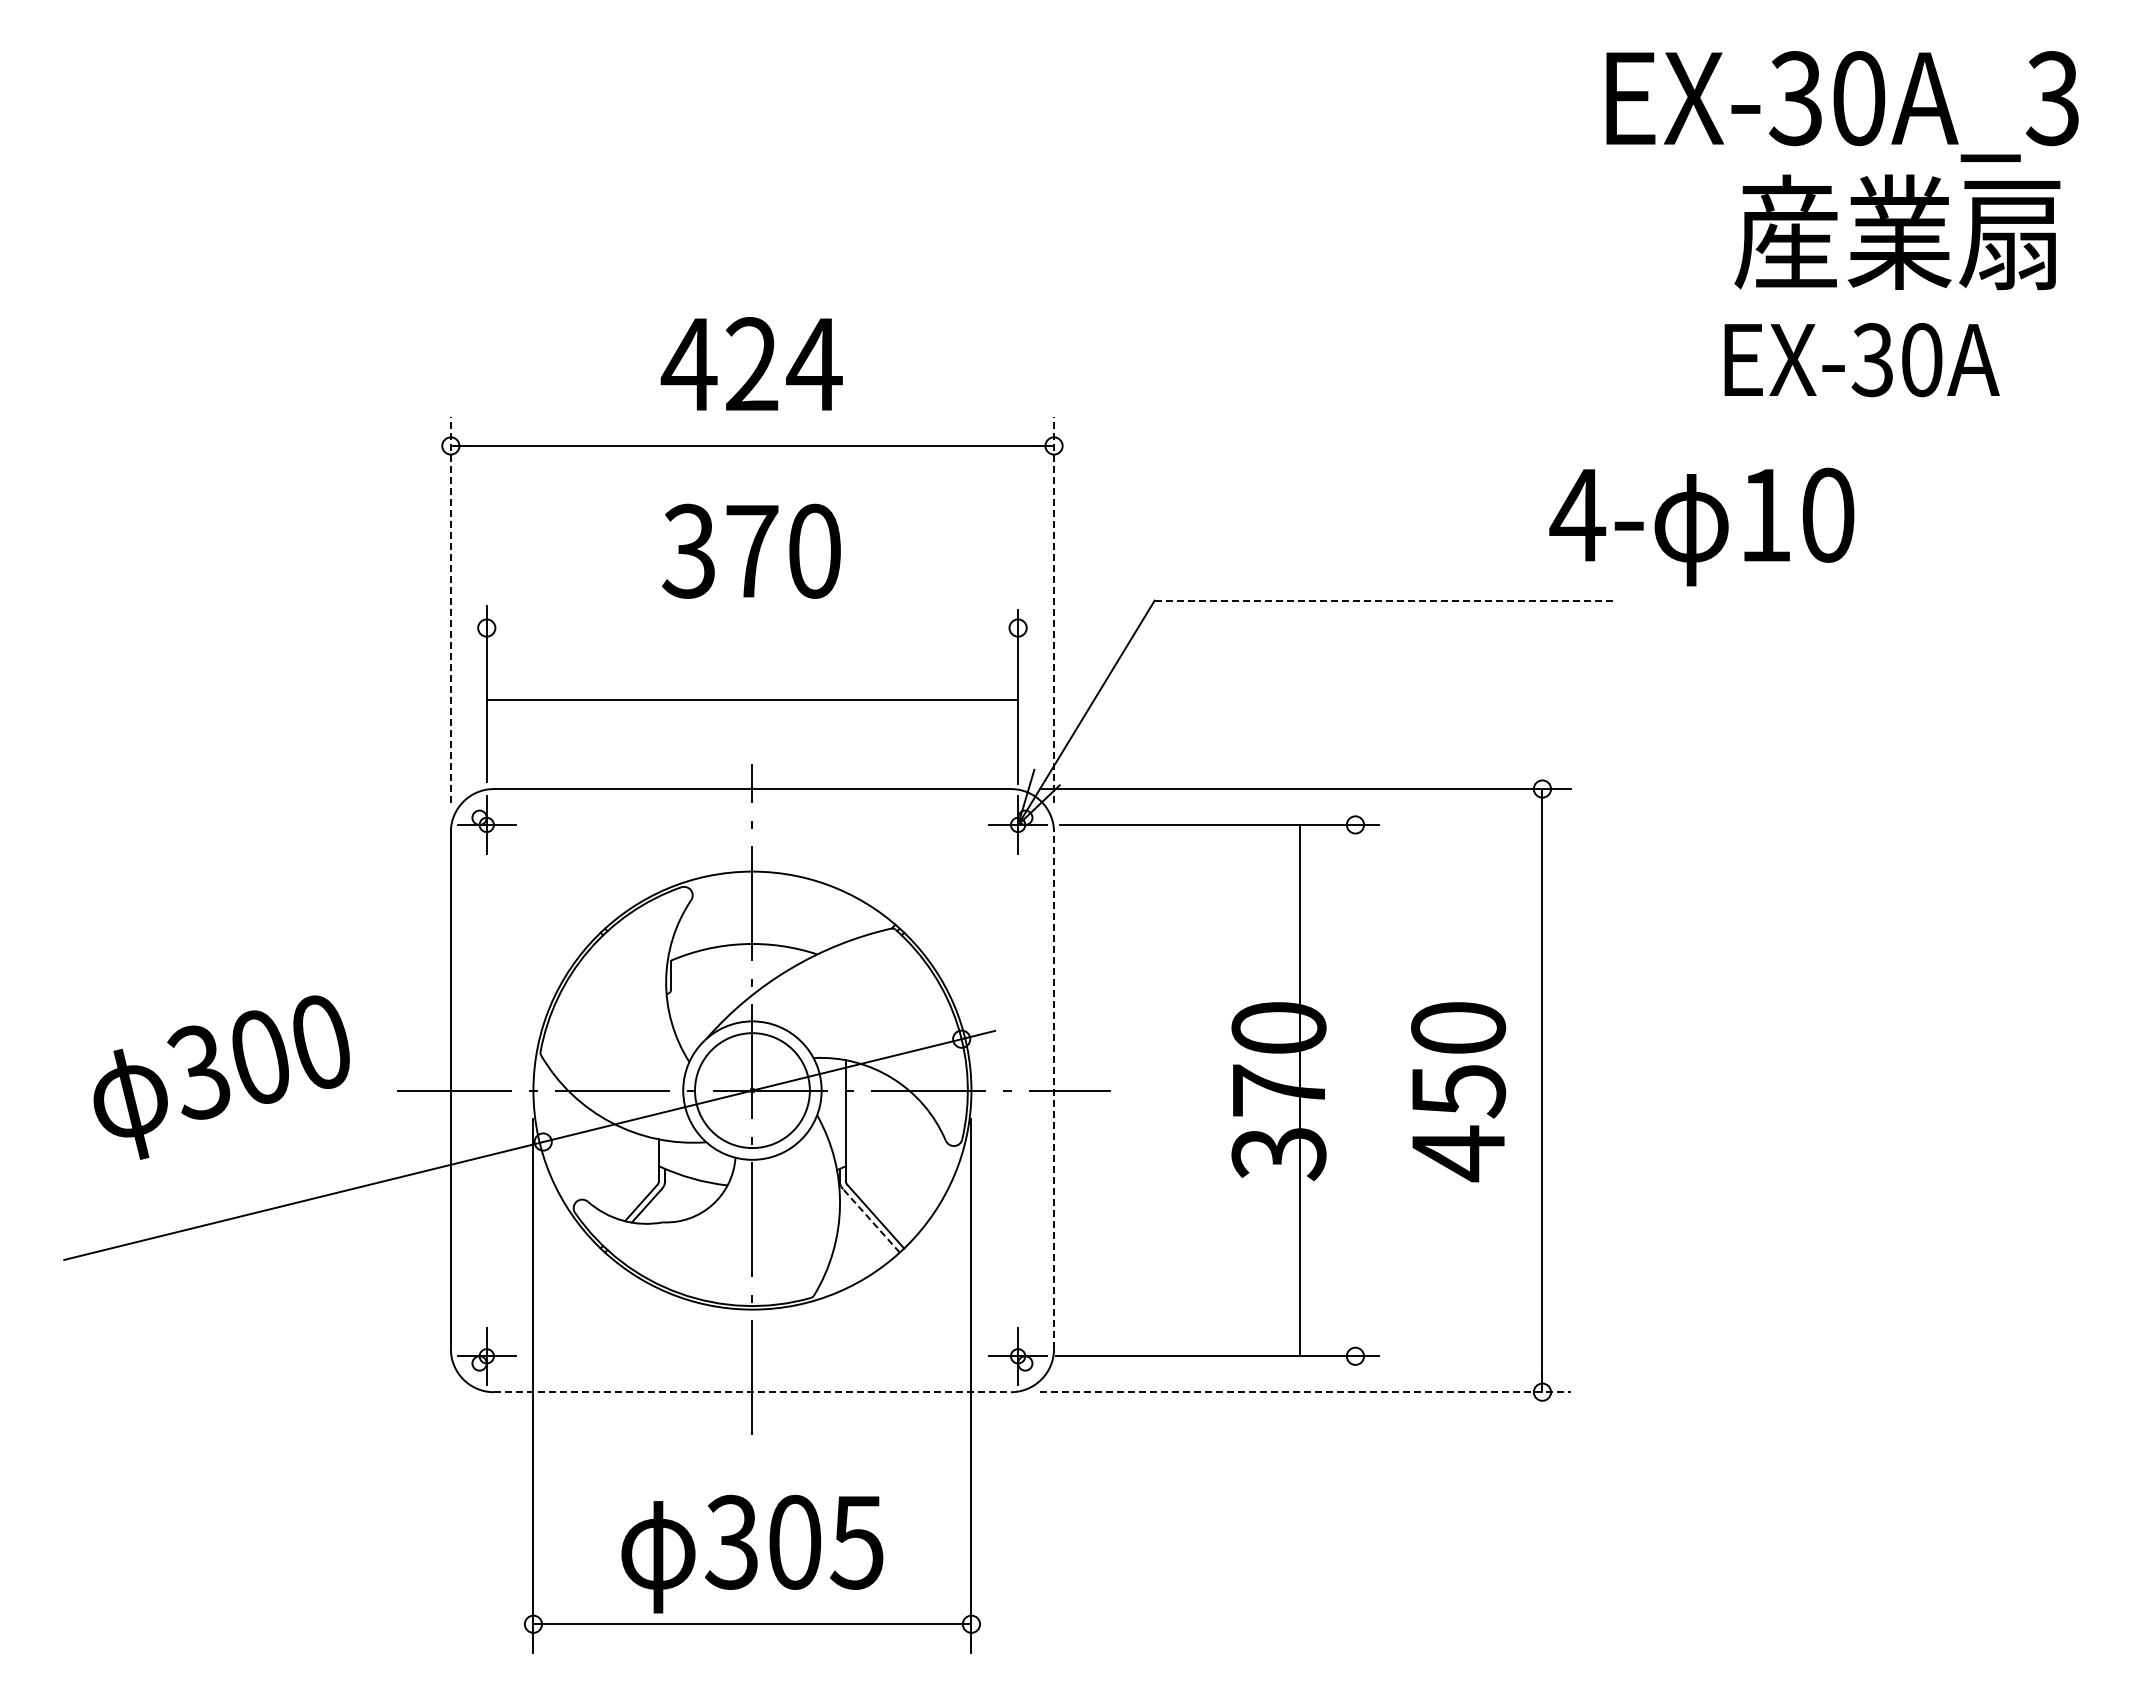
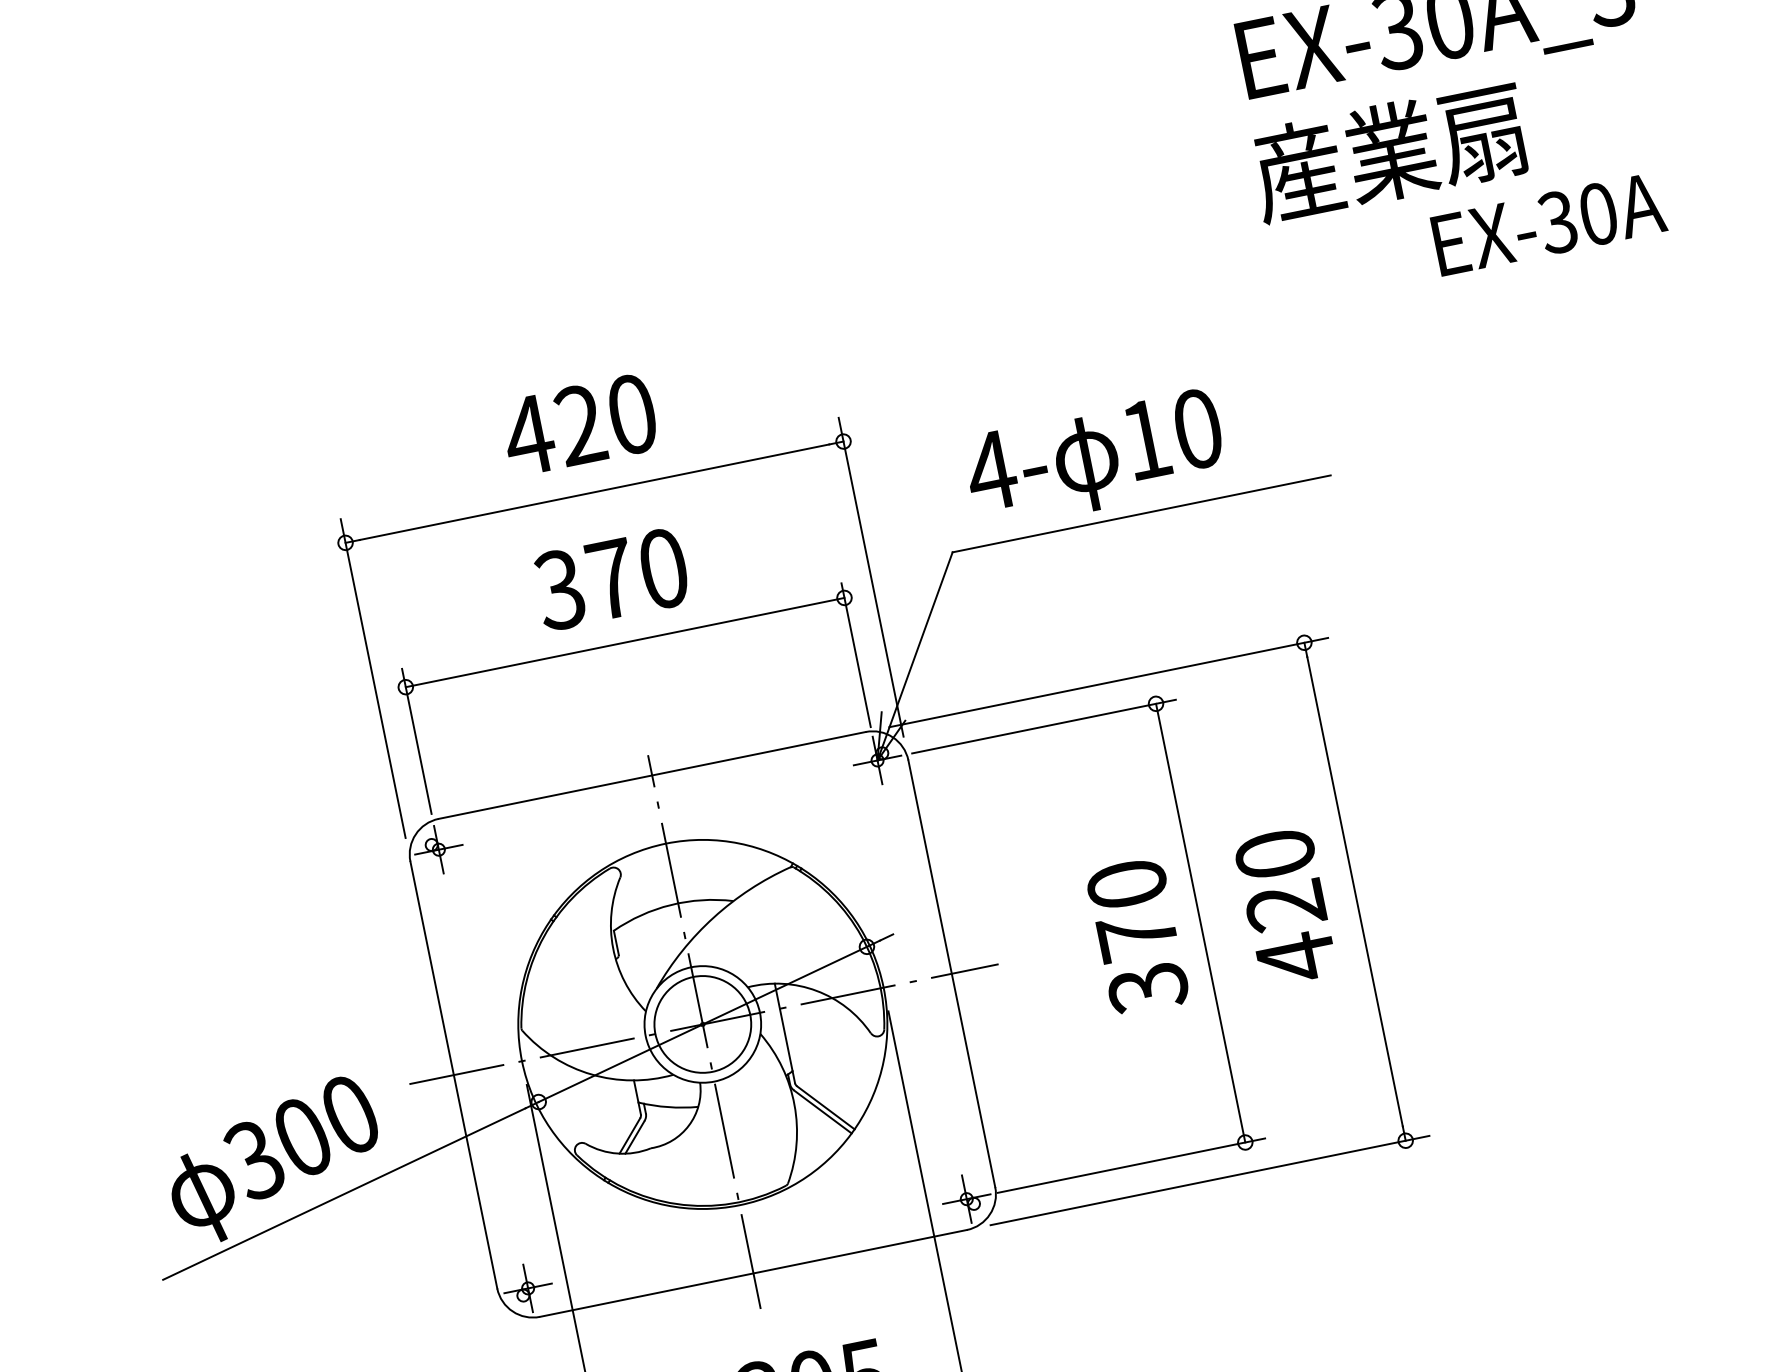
text: (1897, 232) -> (1389, 152), moved
text: (1861, 360) -> (1548, 224), moved
text: (814, 364) -> (632, 414), 424 -> 420
text: (1701, 526) -> (1095, 459), moved
line: (1383, 600) -> (1141, 513), dashed -> solid
line: (450, 609) -> (372, 677), dashed -> solid
line: (1054, 609) -> (871, 576), dashed -> solid
line: (752, 700) -> (625, 642), moved
text: (221, 1077) -> (274, 1160), moved
line: (1054, 1090) -> (952, 973), dashed -> solid
line: (1300, 1090) -> (1200, 923), moved
text: (1458, 1091) -> (1285, 906), 450 -> 420
line: (871, 1220) -> (822, 1111), dashed -> solid
line: (752, 1392) -> (753, 1273), dashed -> solid
line: (1305, 1392) -> (1210, 1180), dashed -> solid

